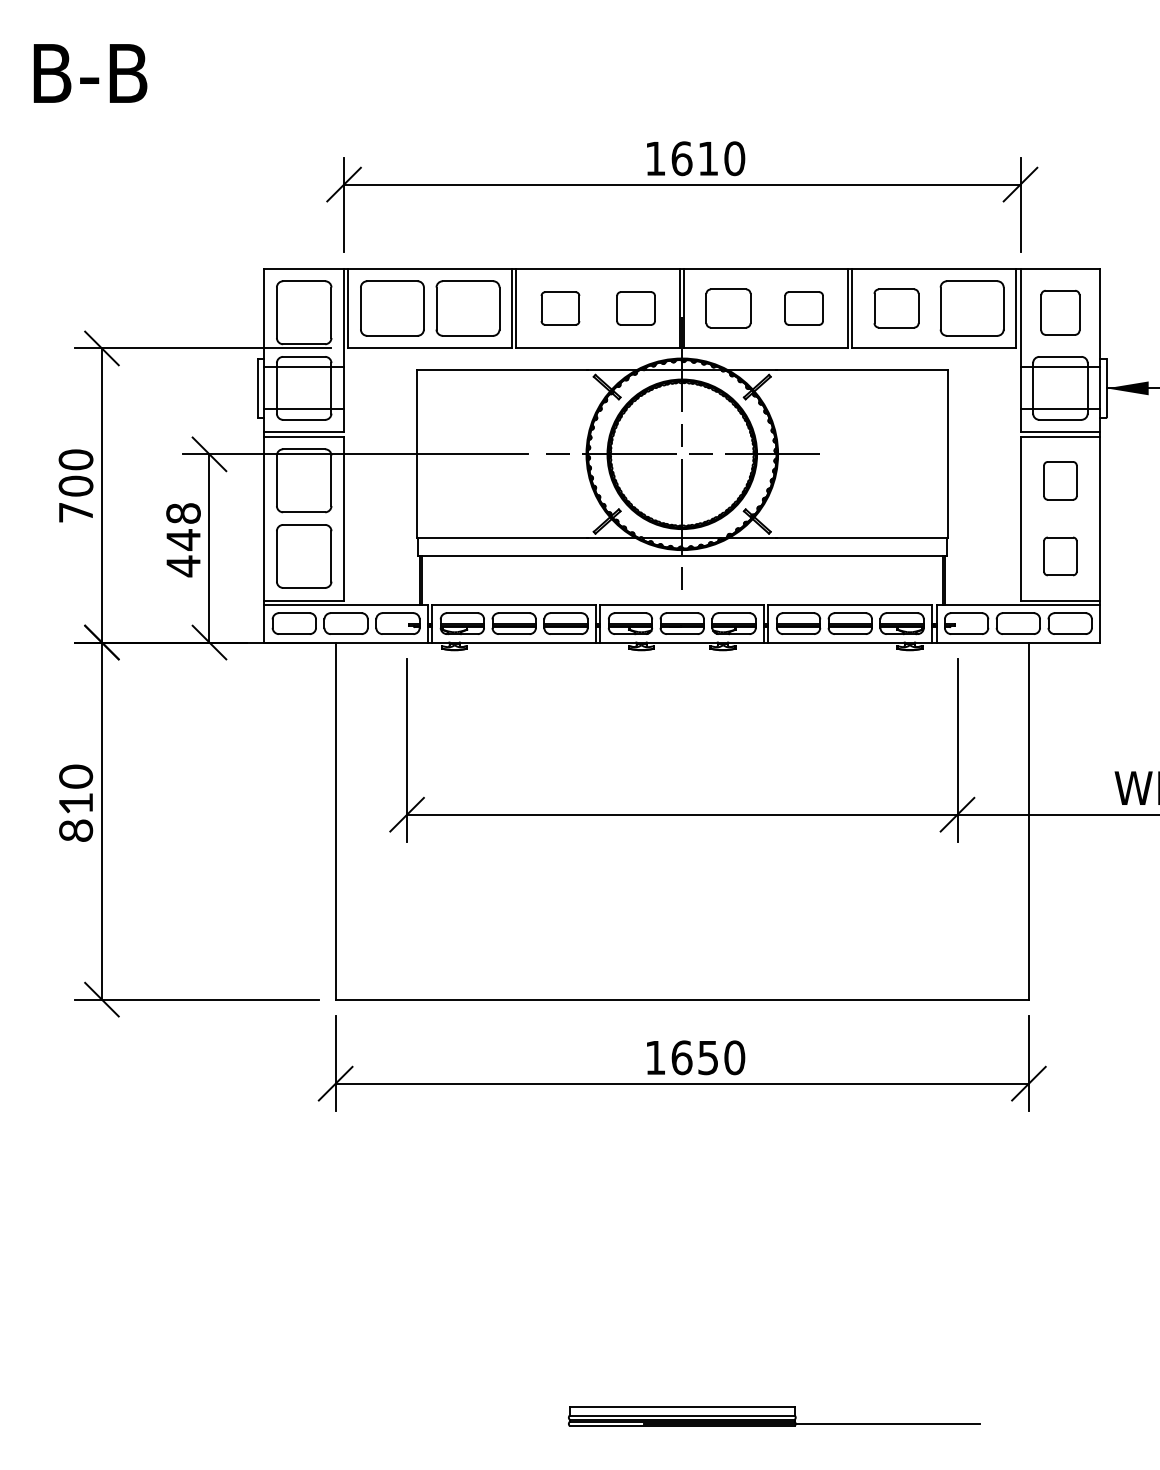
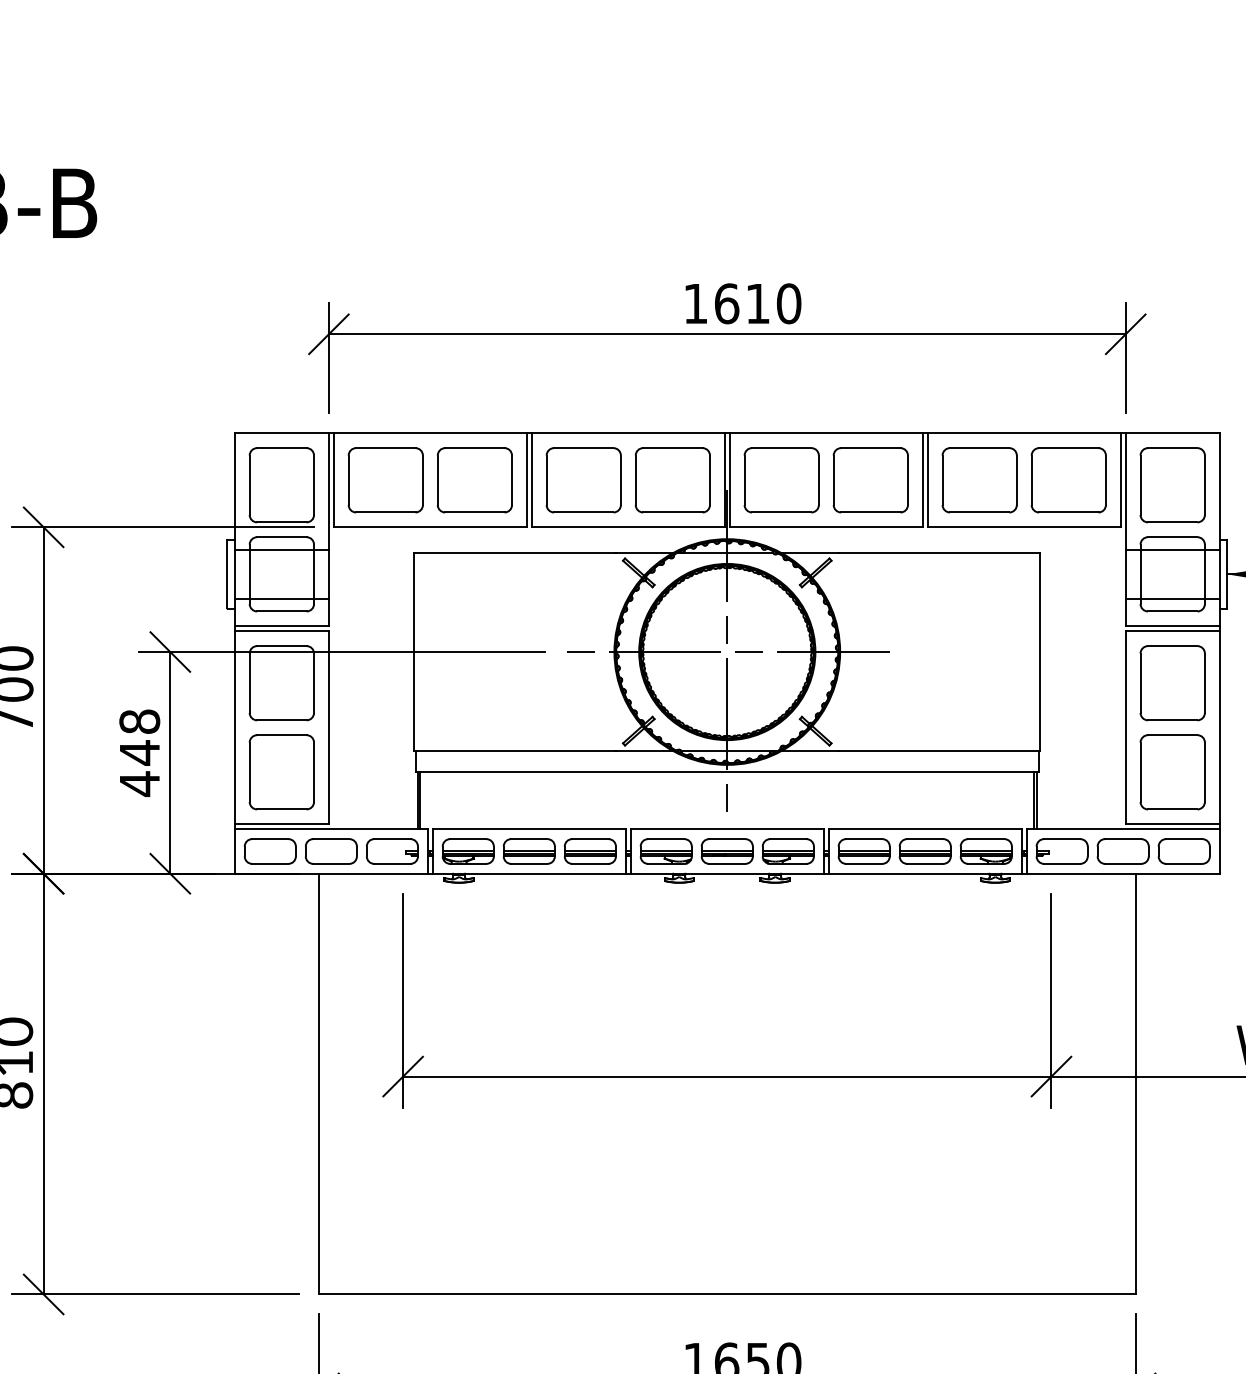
part: (560, 308) -> (583, 480), size x1.67
part: (635, 308) -> (672, 480), size x1.67
part: (728, 308) -> (781, 480), size x1.43
part: (803, 308) -> (870, 480), size x1.67
part: (896, 308) -> (979, 480), size x1.43
part: (1060, 312) -> (1172, 484), size x1.43
part: (1060, 480) -> (1172, 682), size x1.67
part: (1060, 556) -> (1172, 772), size x1.67

